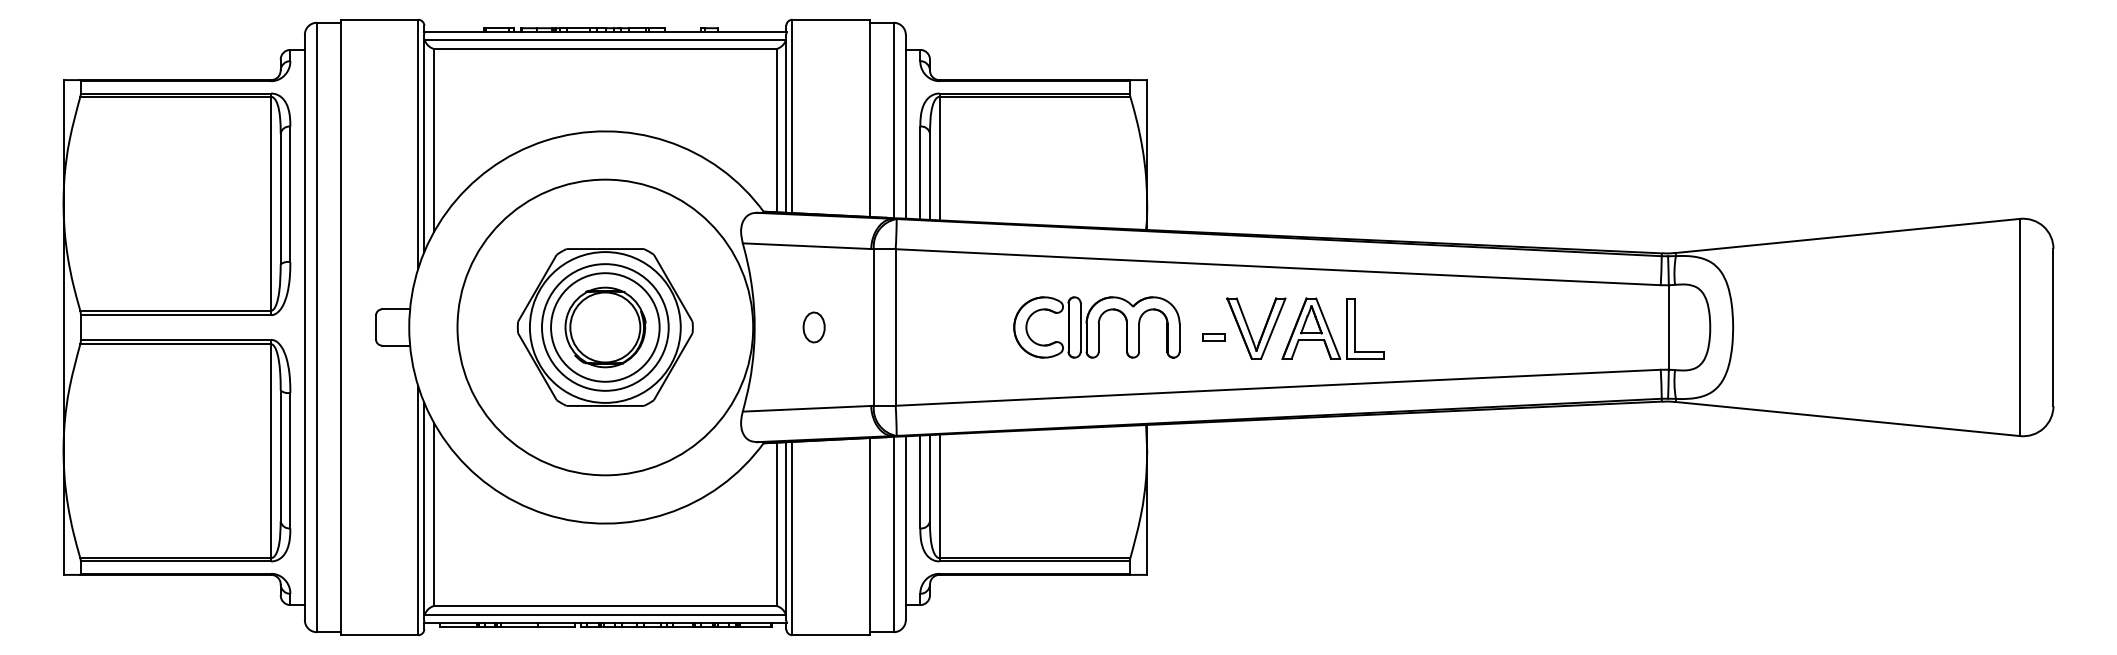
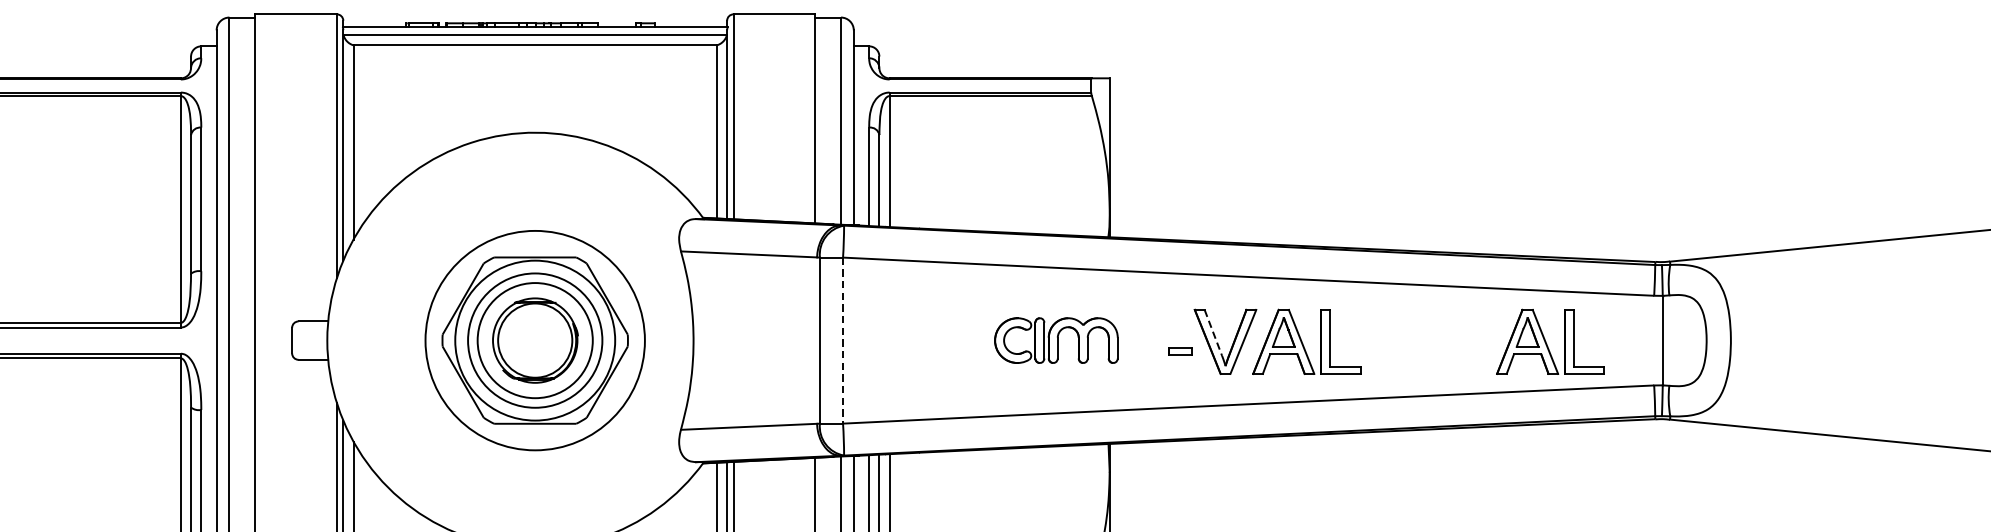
line: (1245, 320) -> (1213, 333), solid -> dashed
circle: (605, 327) -> (535, 340), size x0.7
part: (813, 327) -> (755, 340), removed
line: (895, 327) -> (842, 340), solid -> dashed
part: (1096, 327) -> (1055, 340), size x0.7
part: (1562, 328) -> (1550, 341), added

